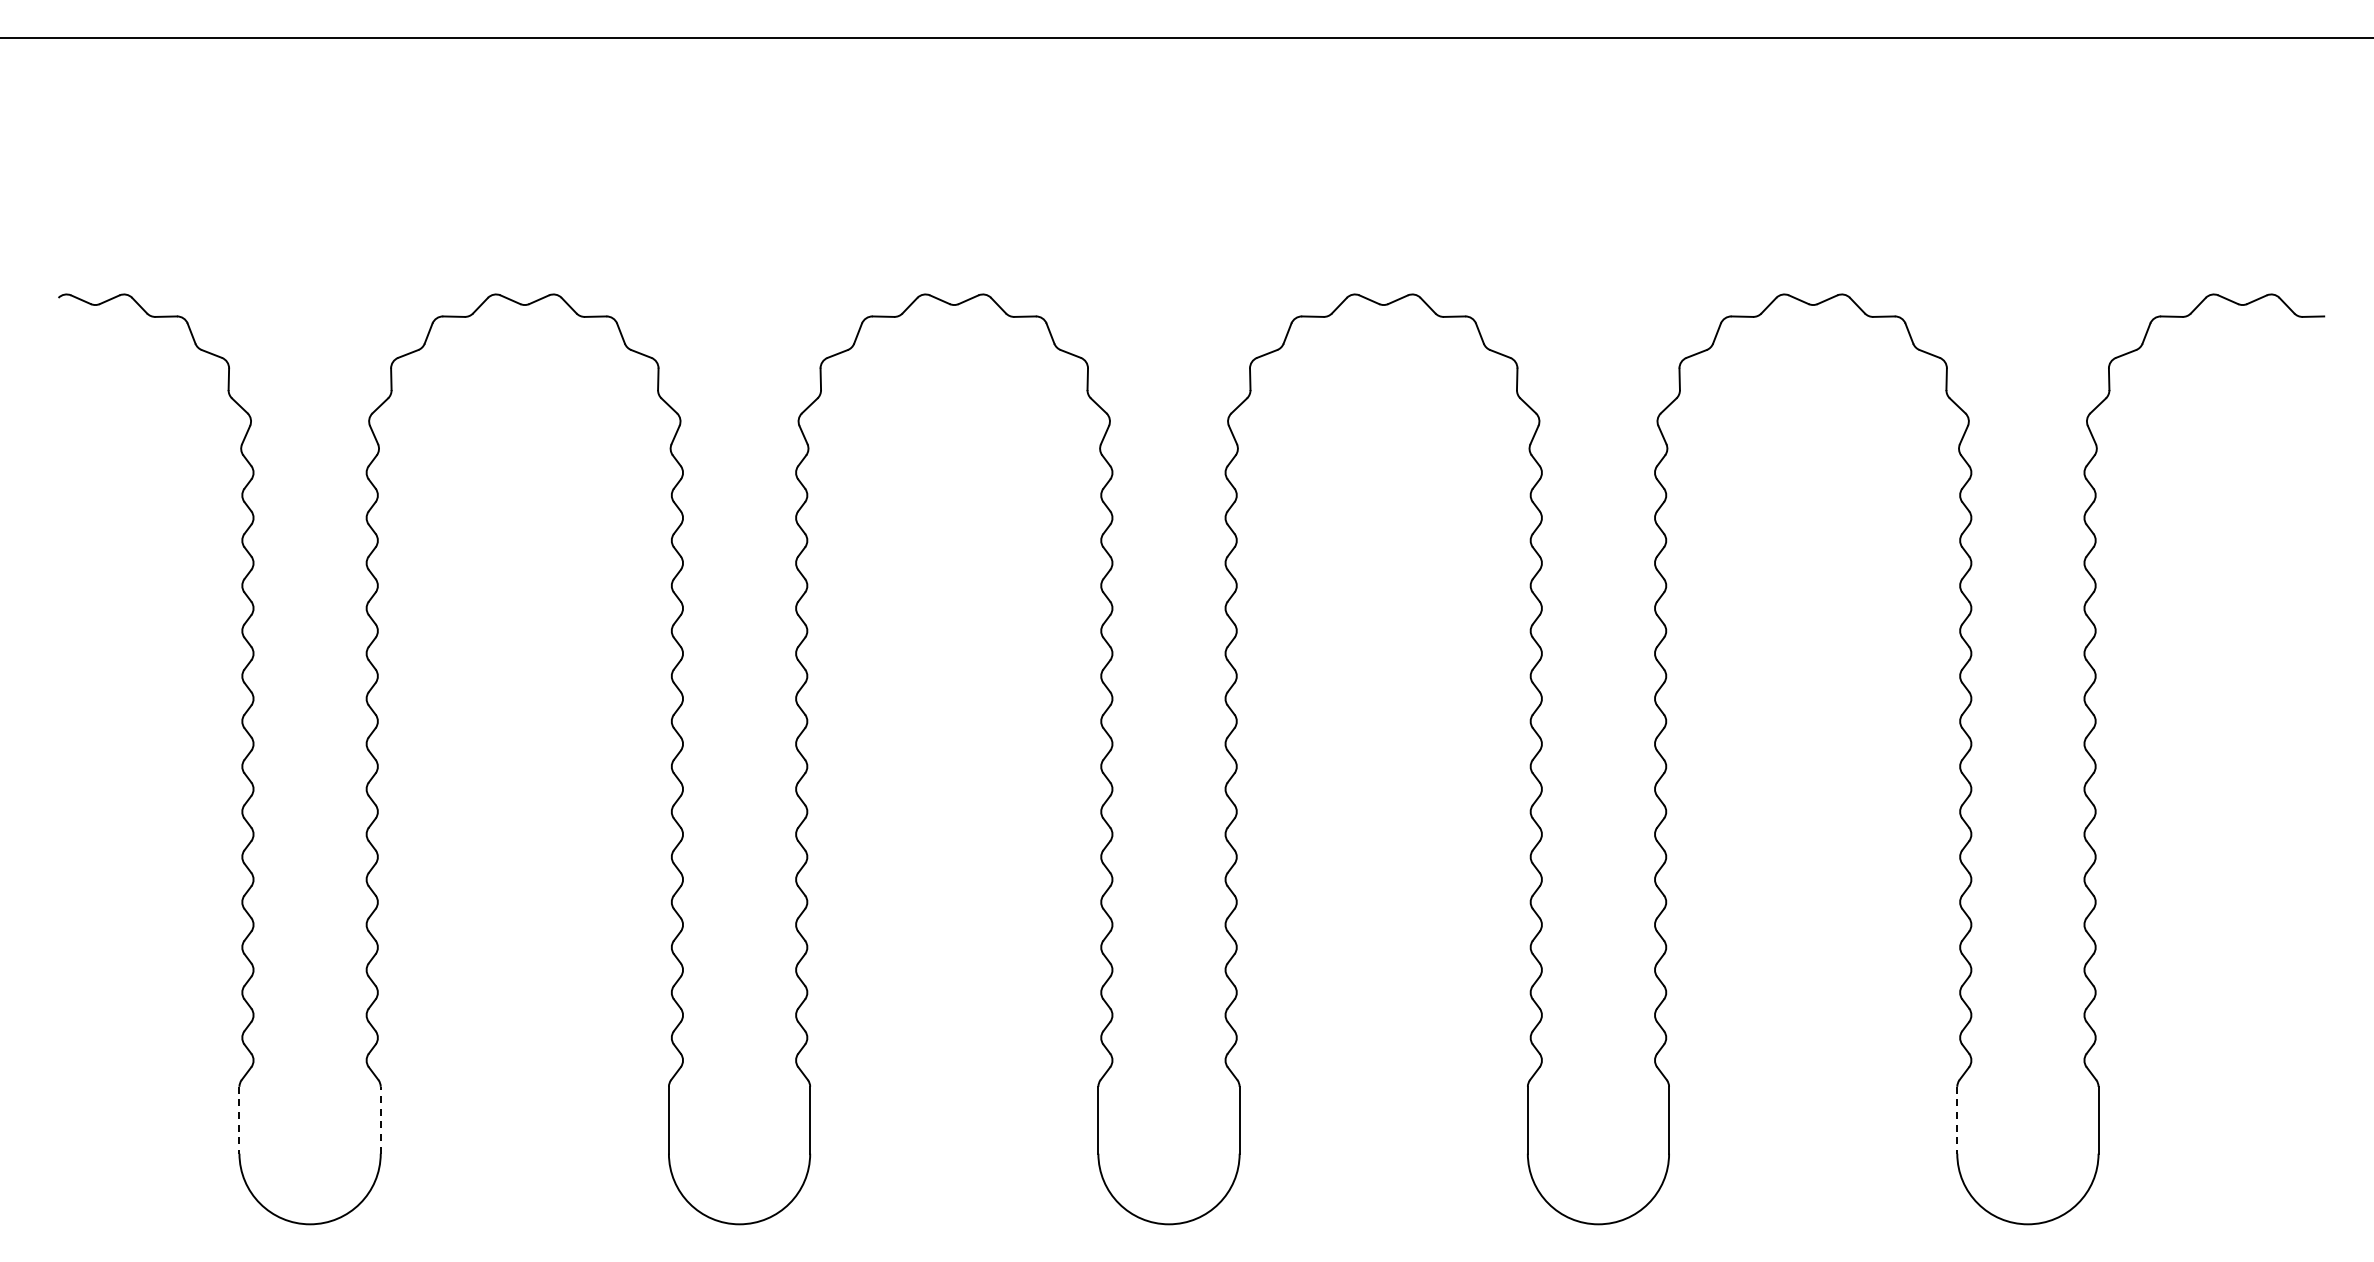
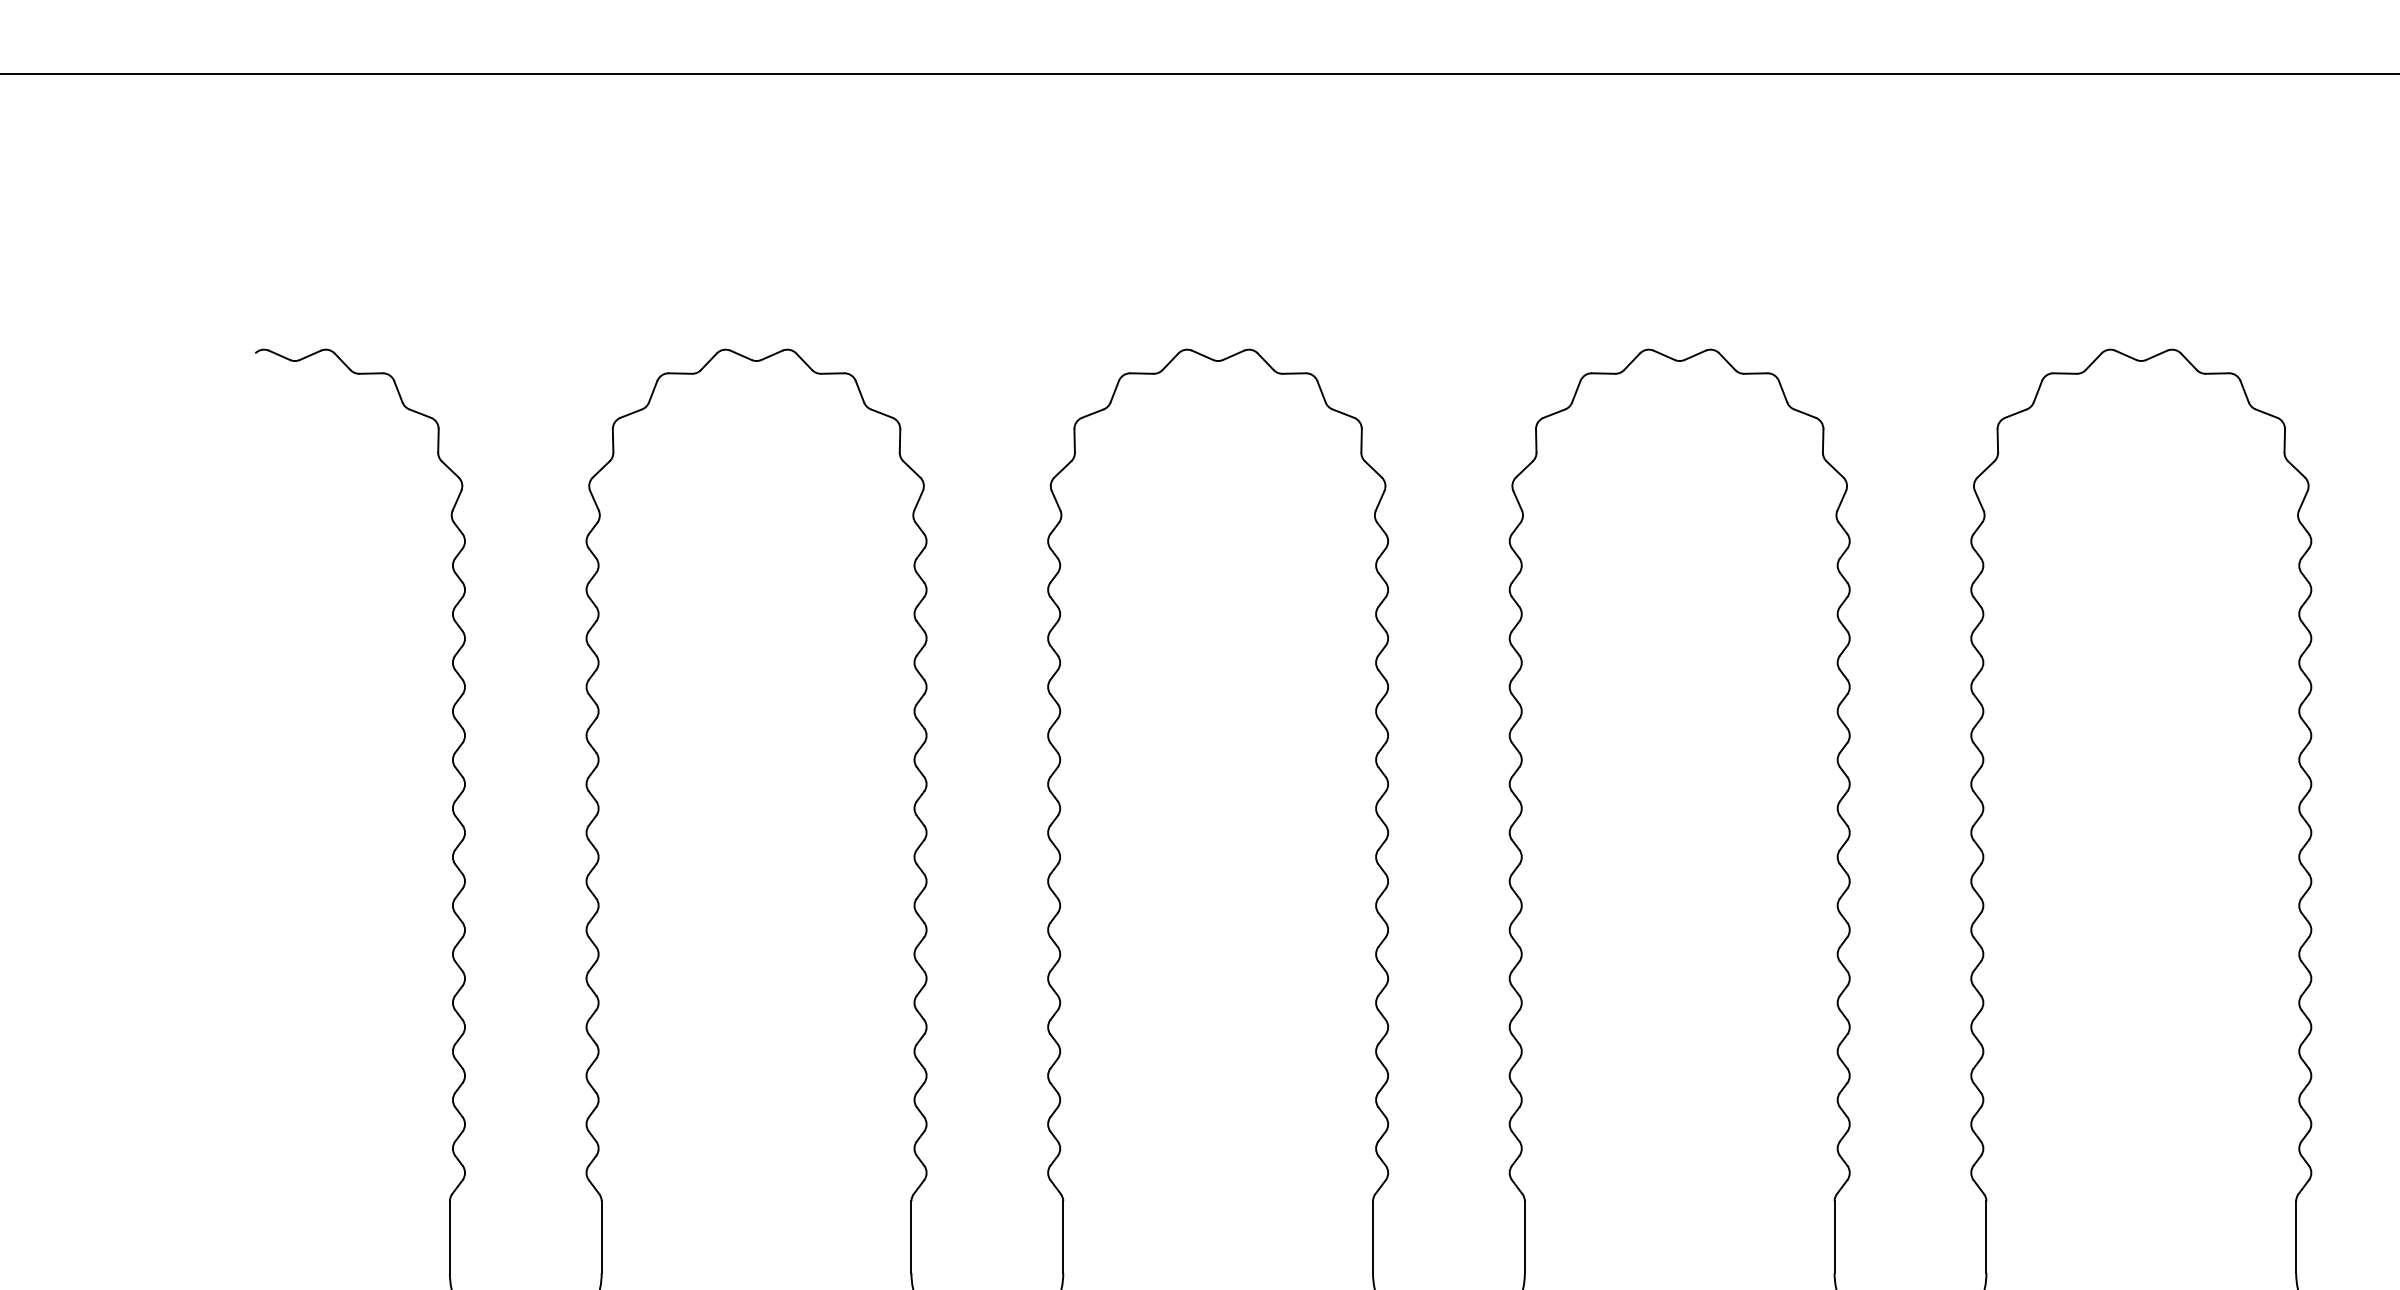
line: (380, 1119) -> (601, 1236), dashed -> solid
line: (239, 1120) -> (449, 1237), dashed -> solid
line: (1957, 1120) -> (2296, 1237), dashed -> solid

